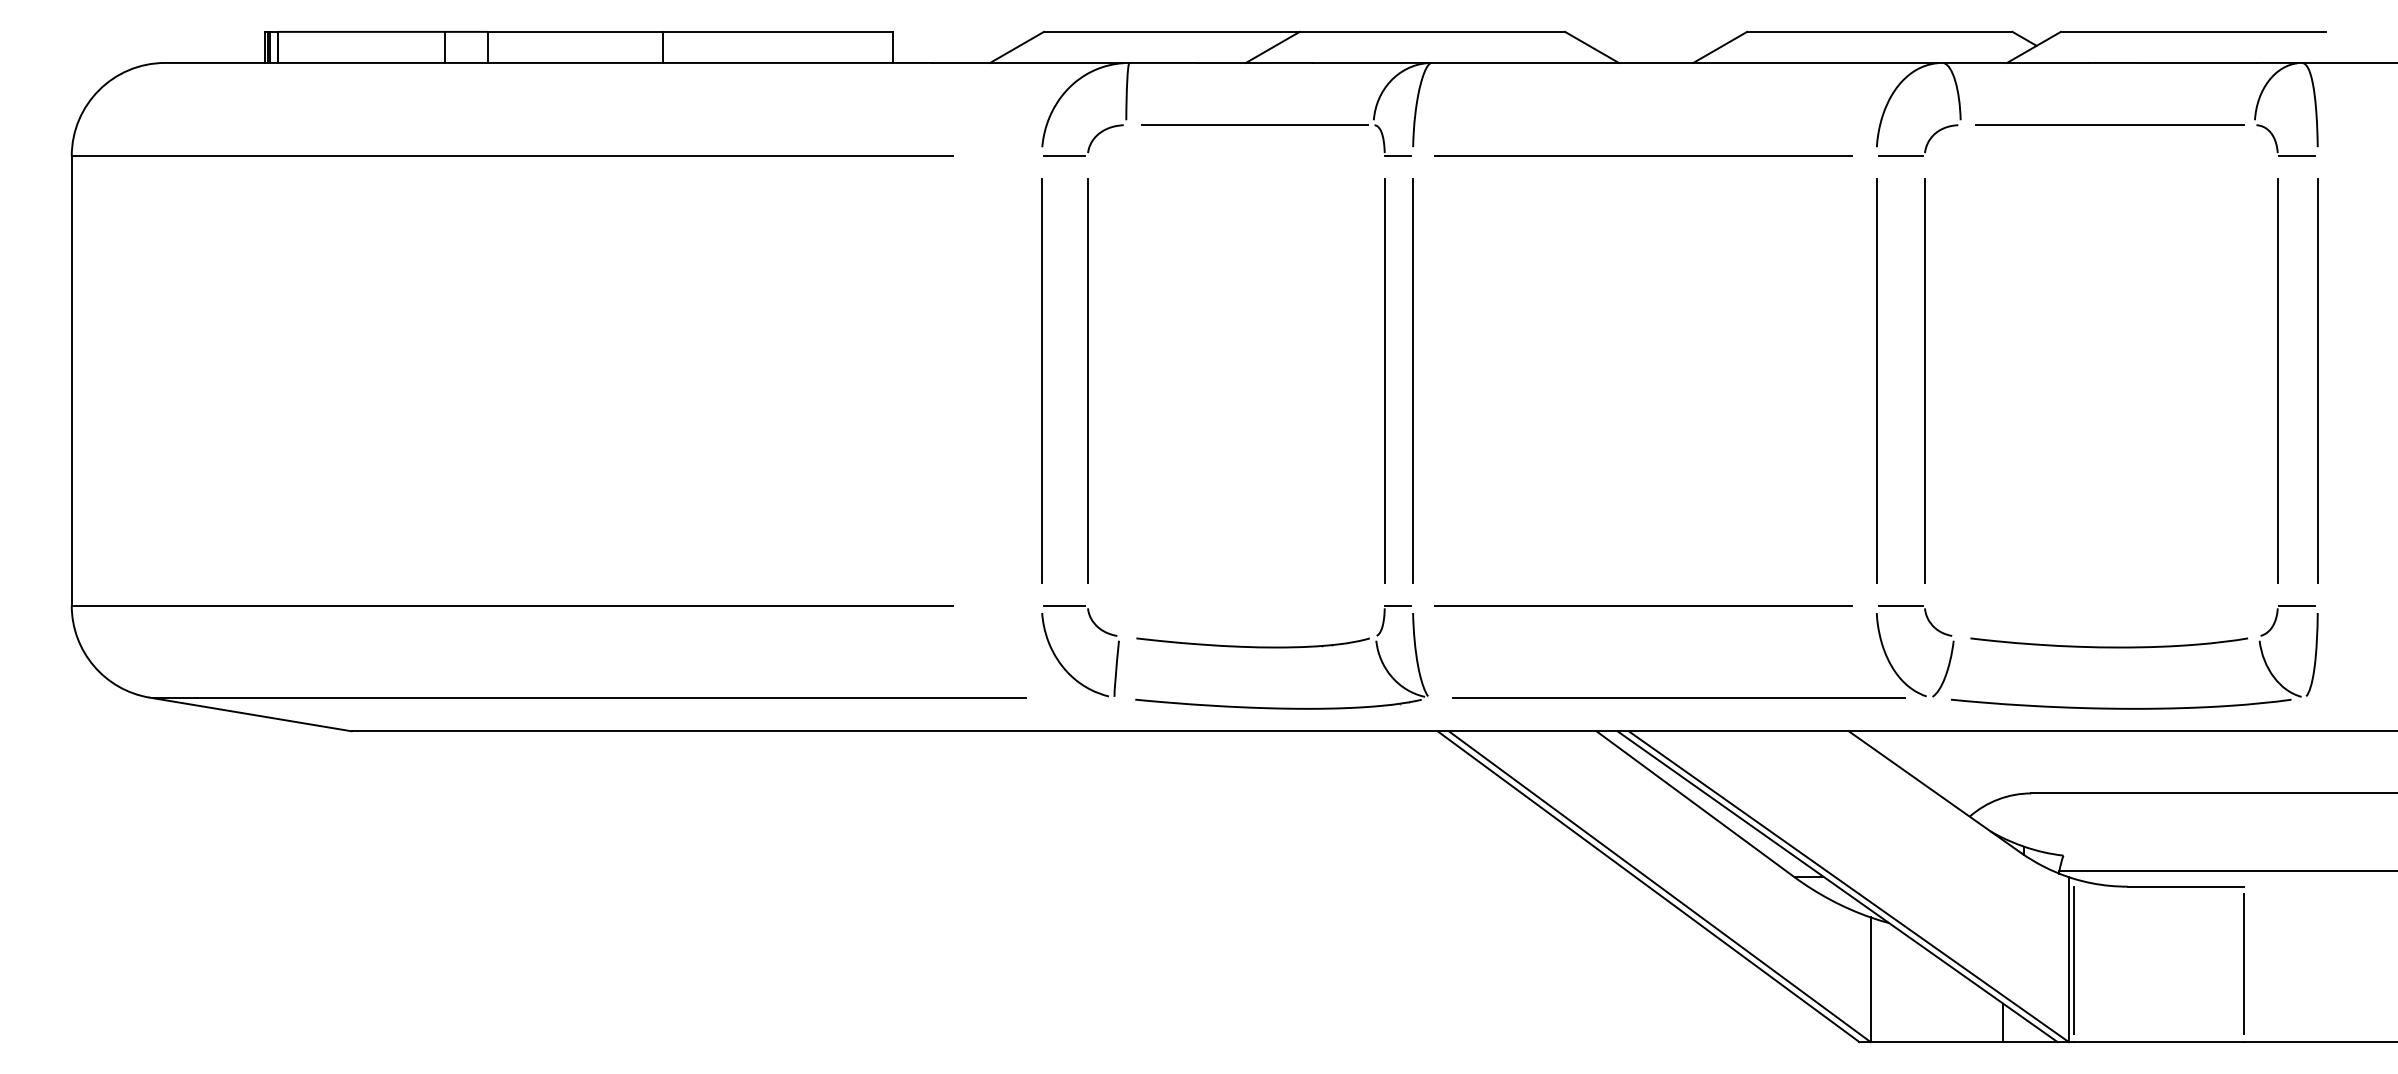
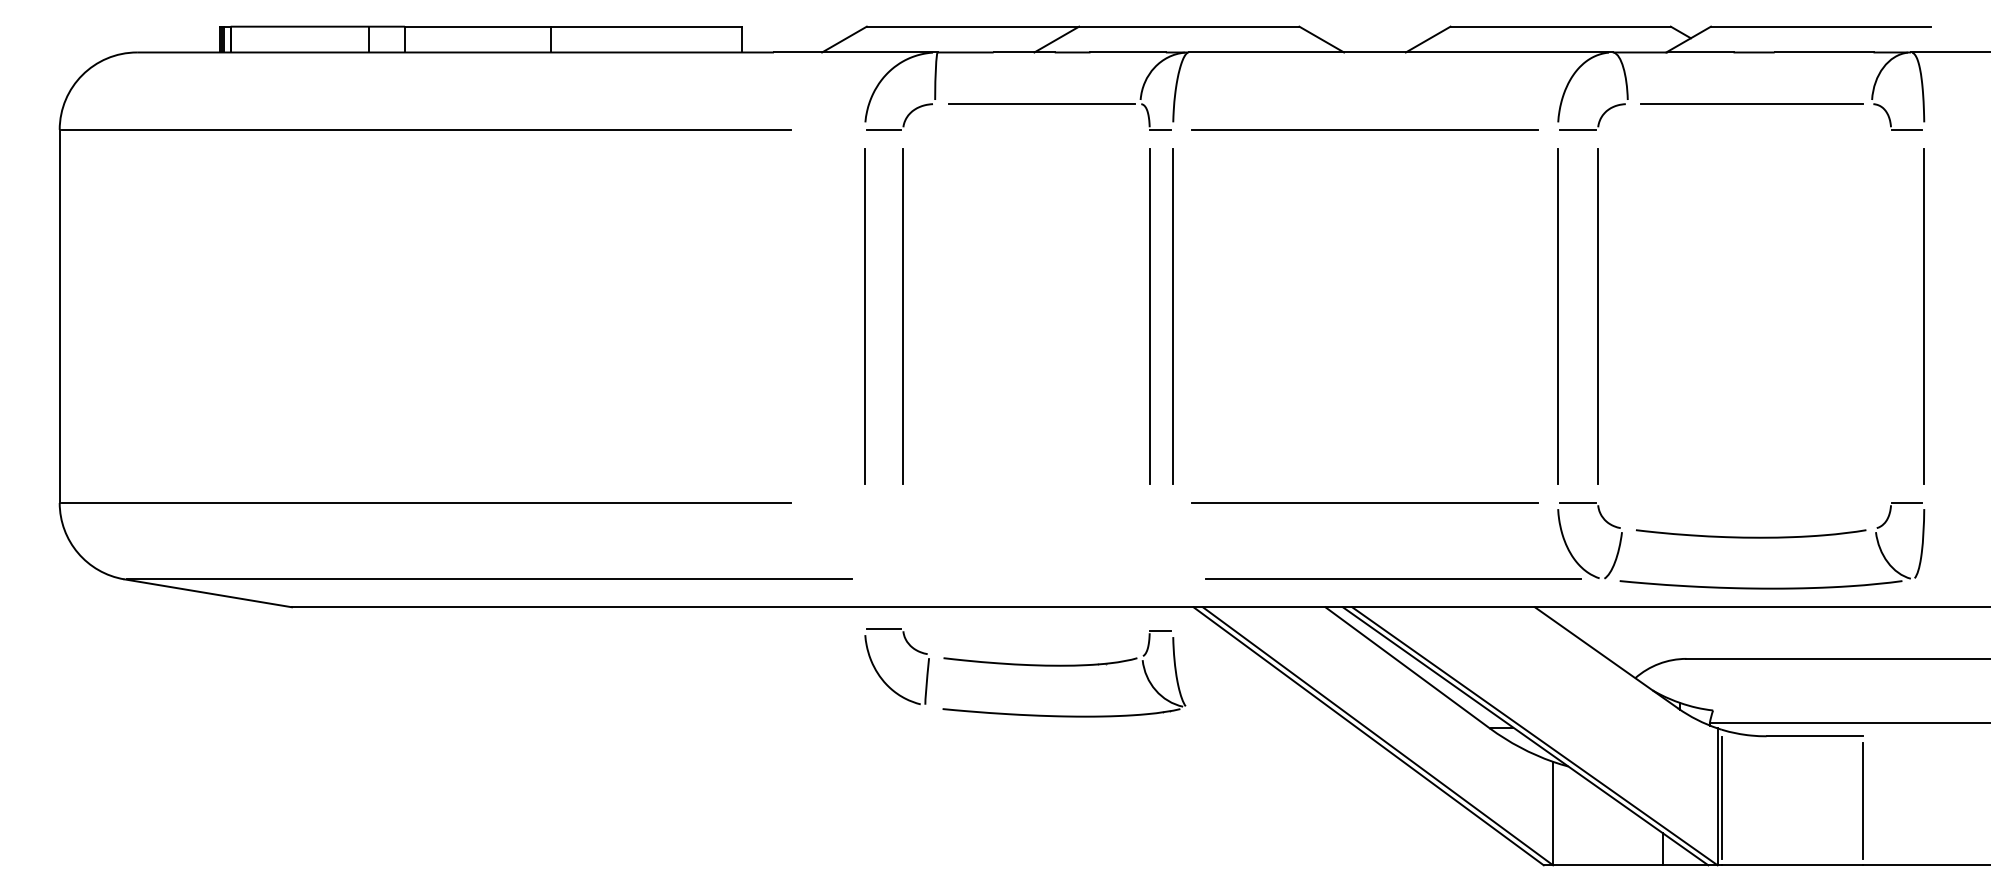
line: (2278, 381) -> (1891, 316), removed
part: (1282, 648) -> (1064, 666), moved
part: (1061, 662) -> (881, 676), moved

